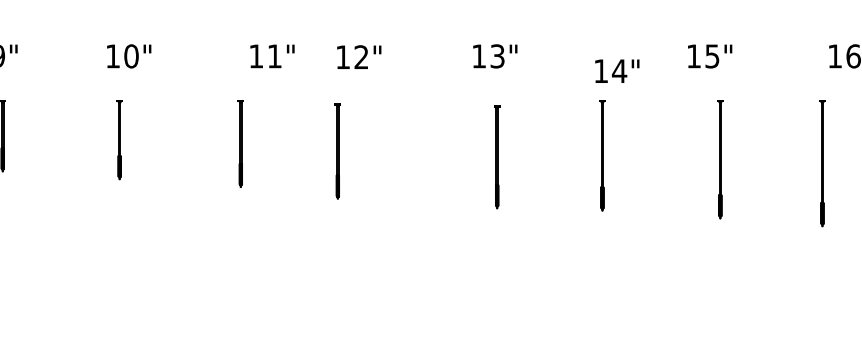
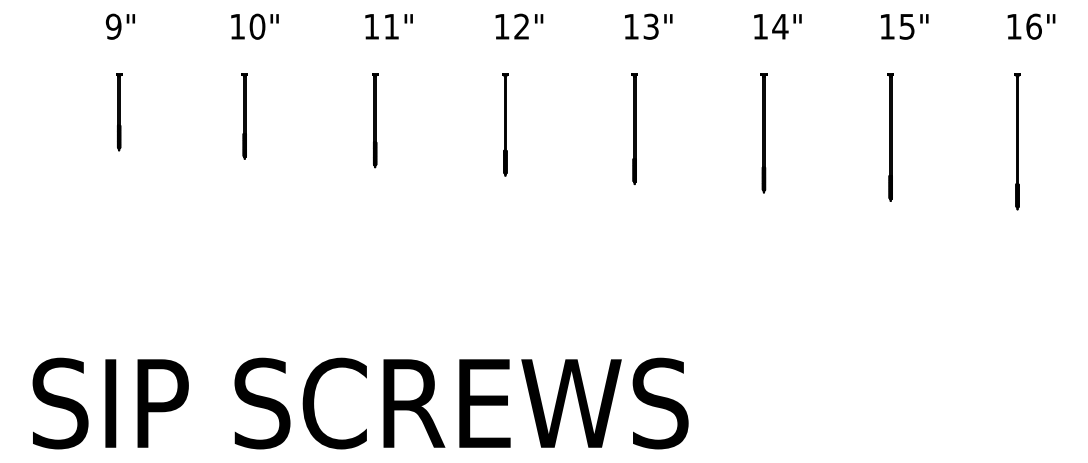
text: (271, 56) -> (388, 26), moved
text: (709, 56) -> (904, 26), moved
text: (359, 57) -> (519, 26), moved
text: (616, 71) -> (777, 26), moved
part: (337, 151) -> (505, 124), moved
part: (496, 156) -> (634, 128), moved
part: (822, 163) -> (1017, 141), moved

